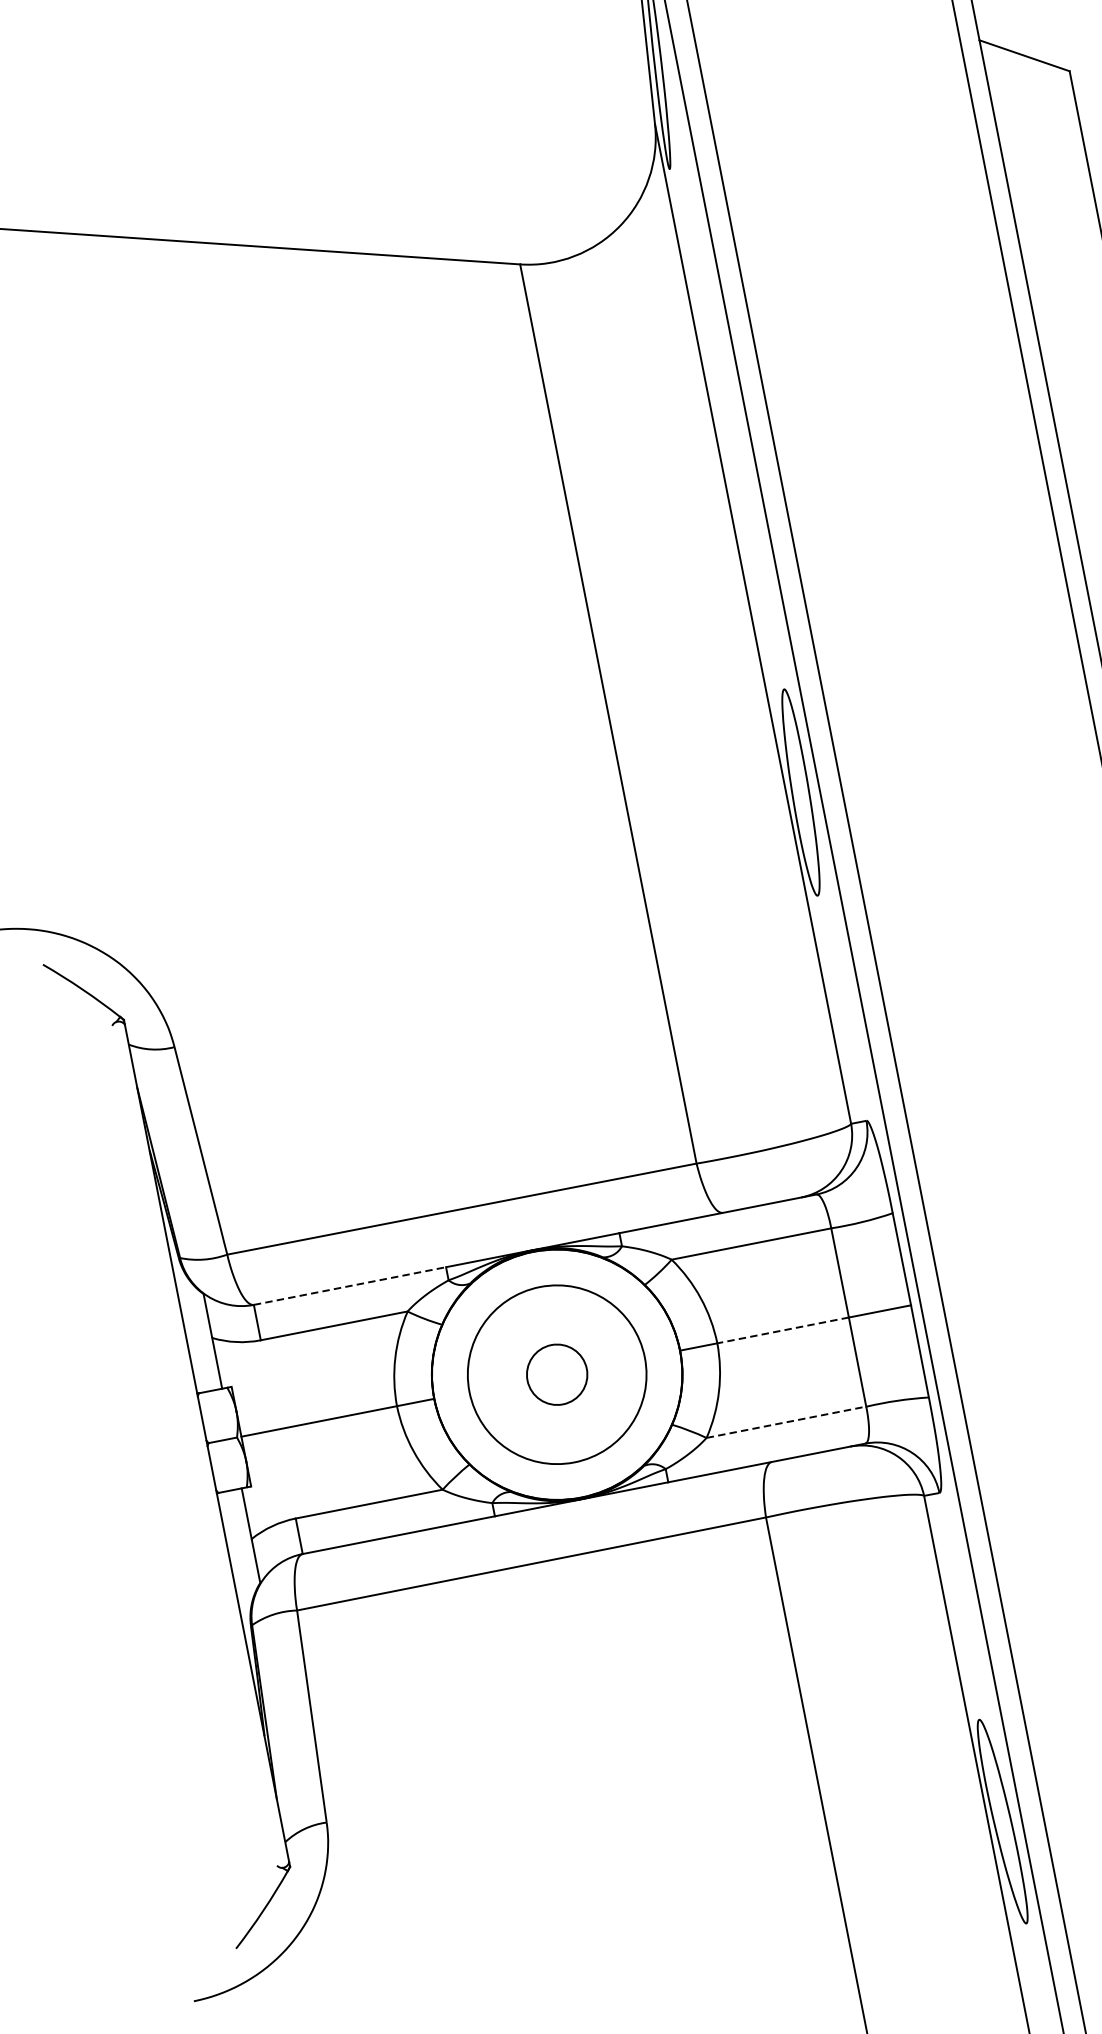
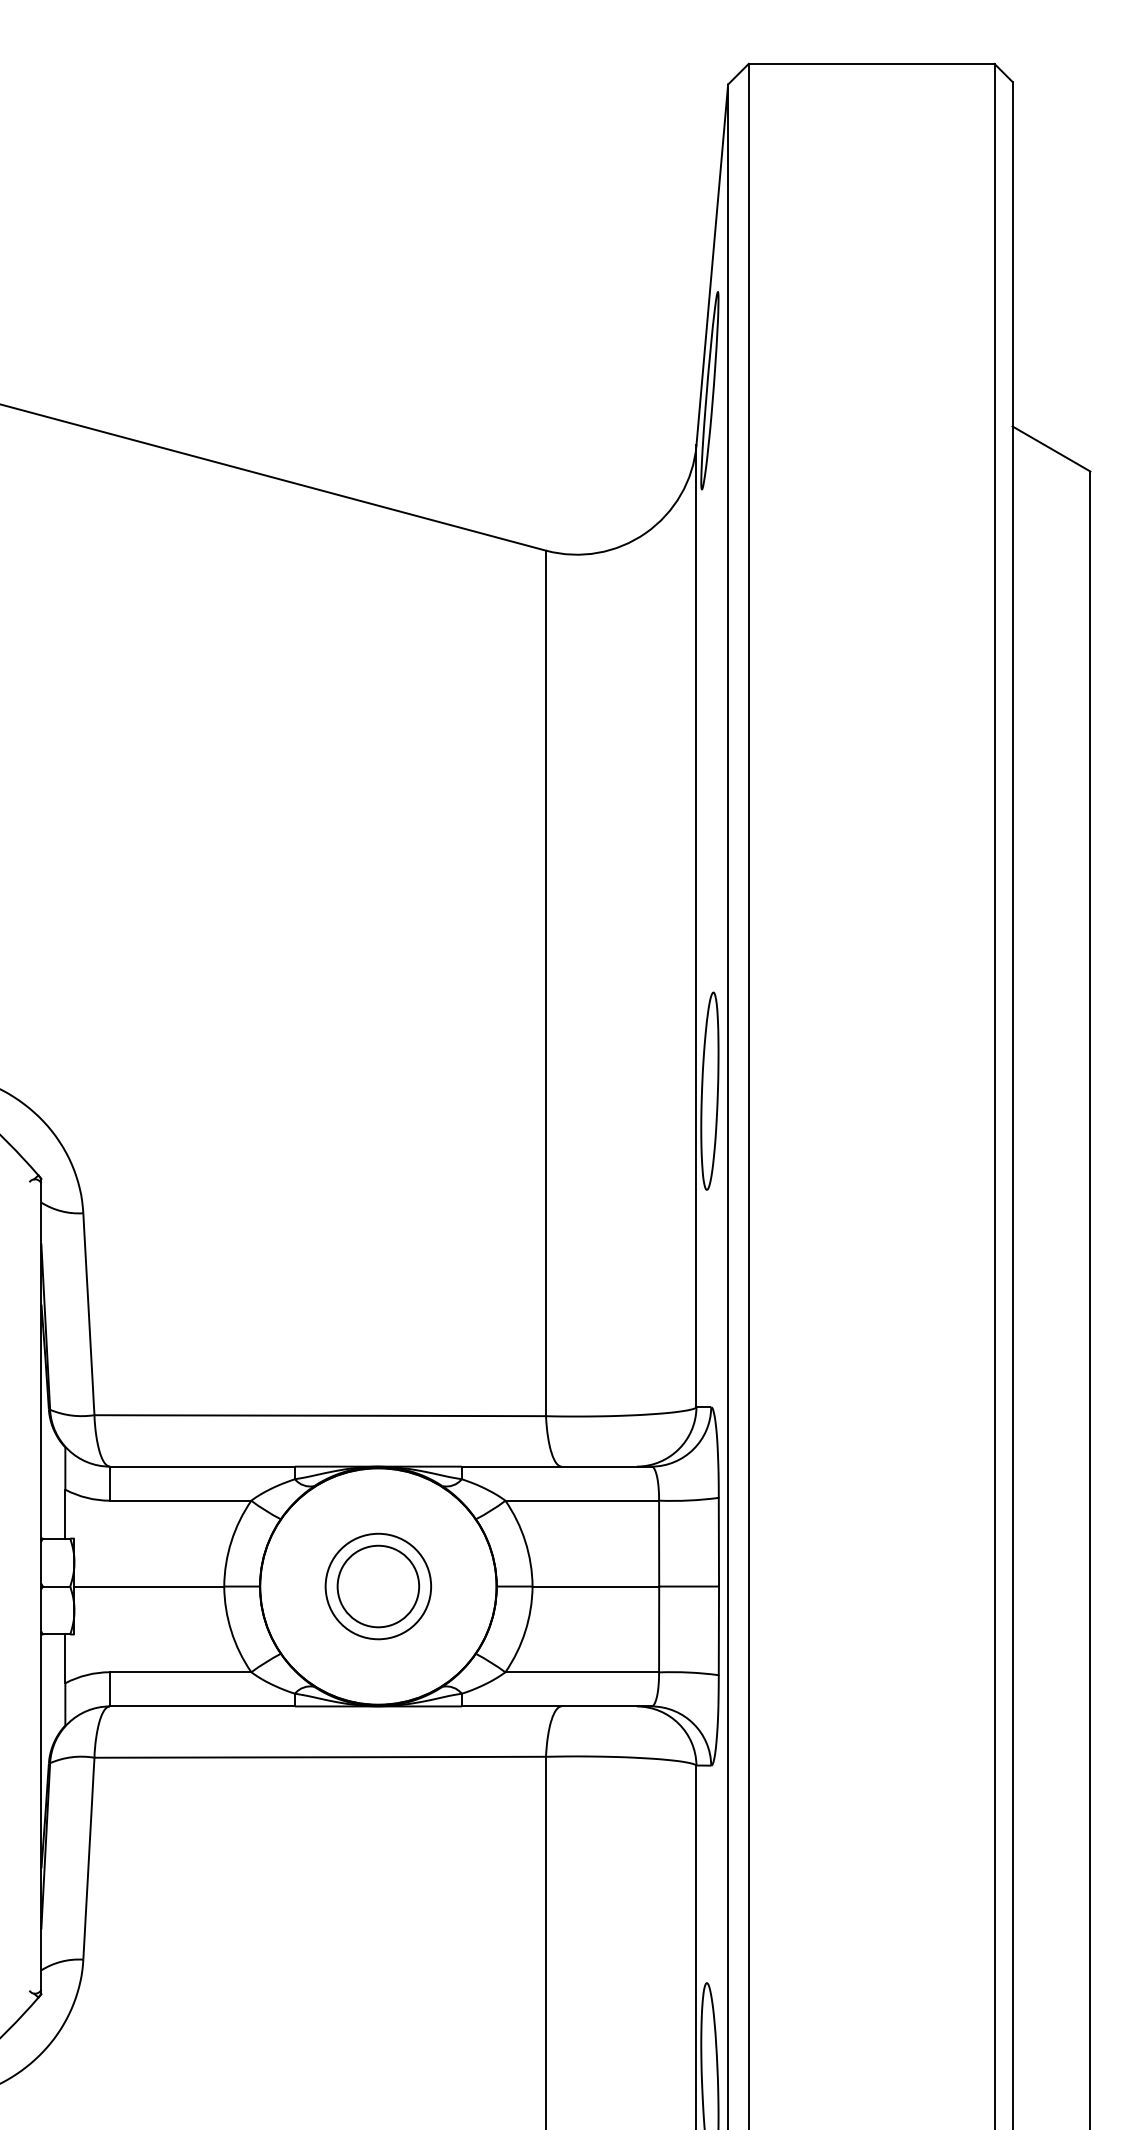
line: (349, 1285) -> (202, 1466), dashed -> solid
line: (782, 1330) -> (595, 1586), dashed -> solid
circle: (557, 1374) -> (378, 1586), size x0.62
circle: (557, 1374) -> (378, 1586), size x1.43
line: (786, 1422) -> (582, 1672), dashed -> solid

